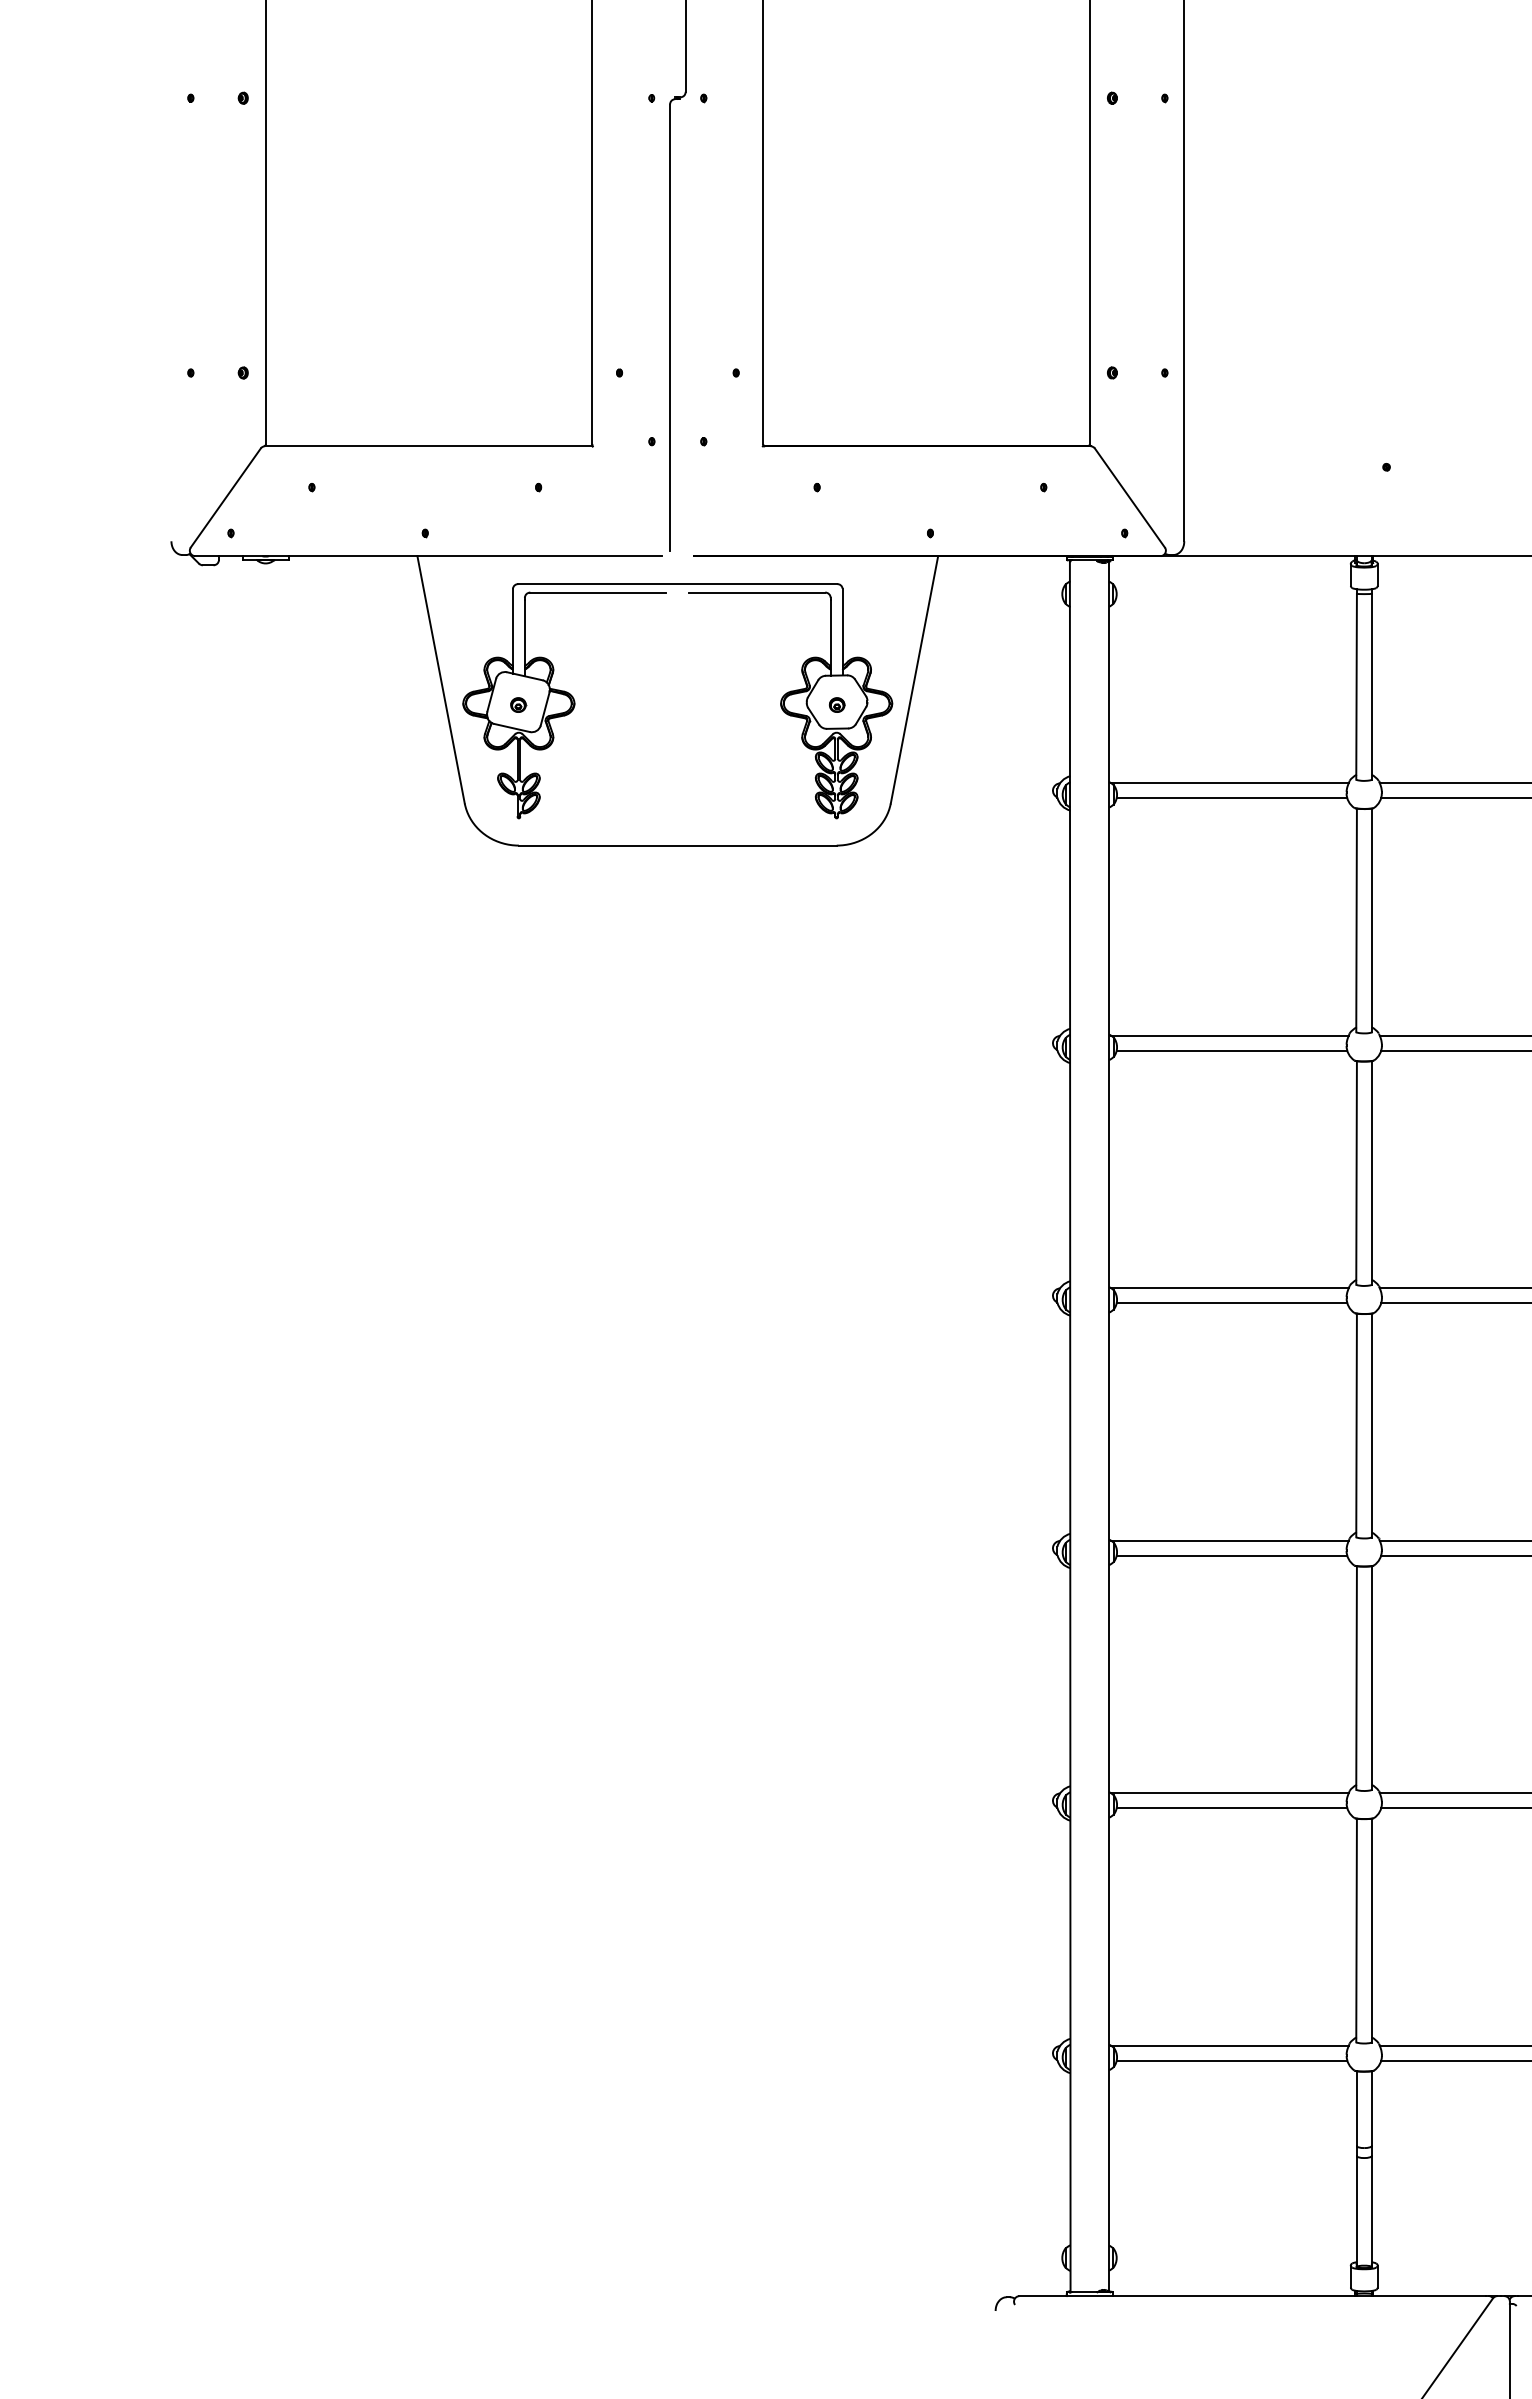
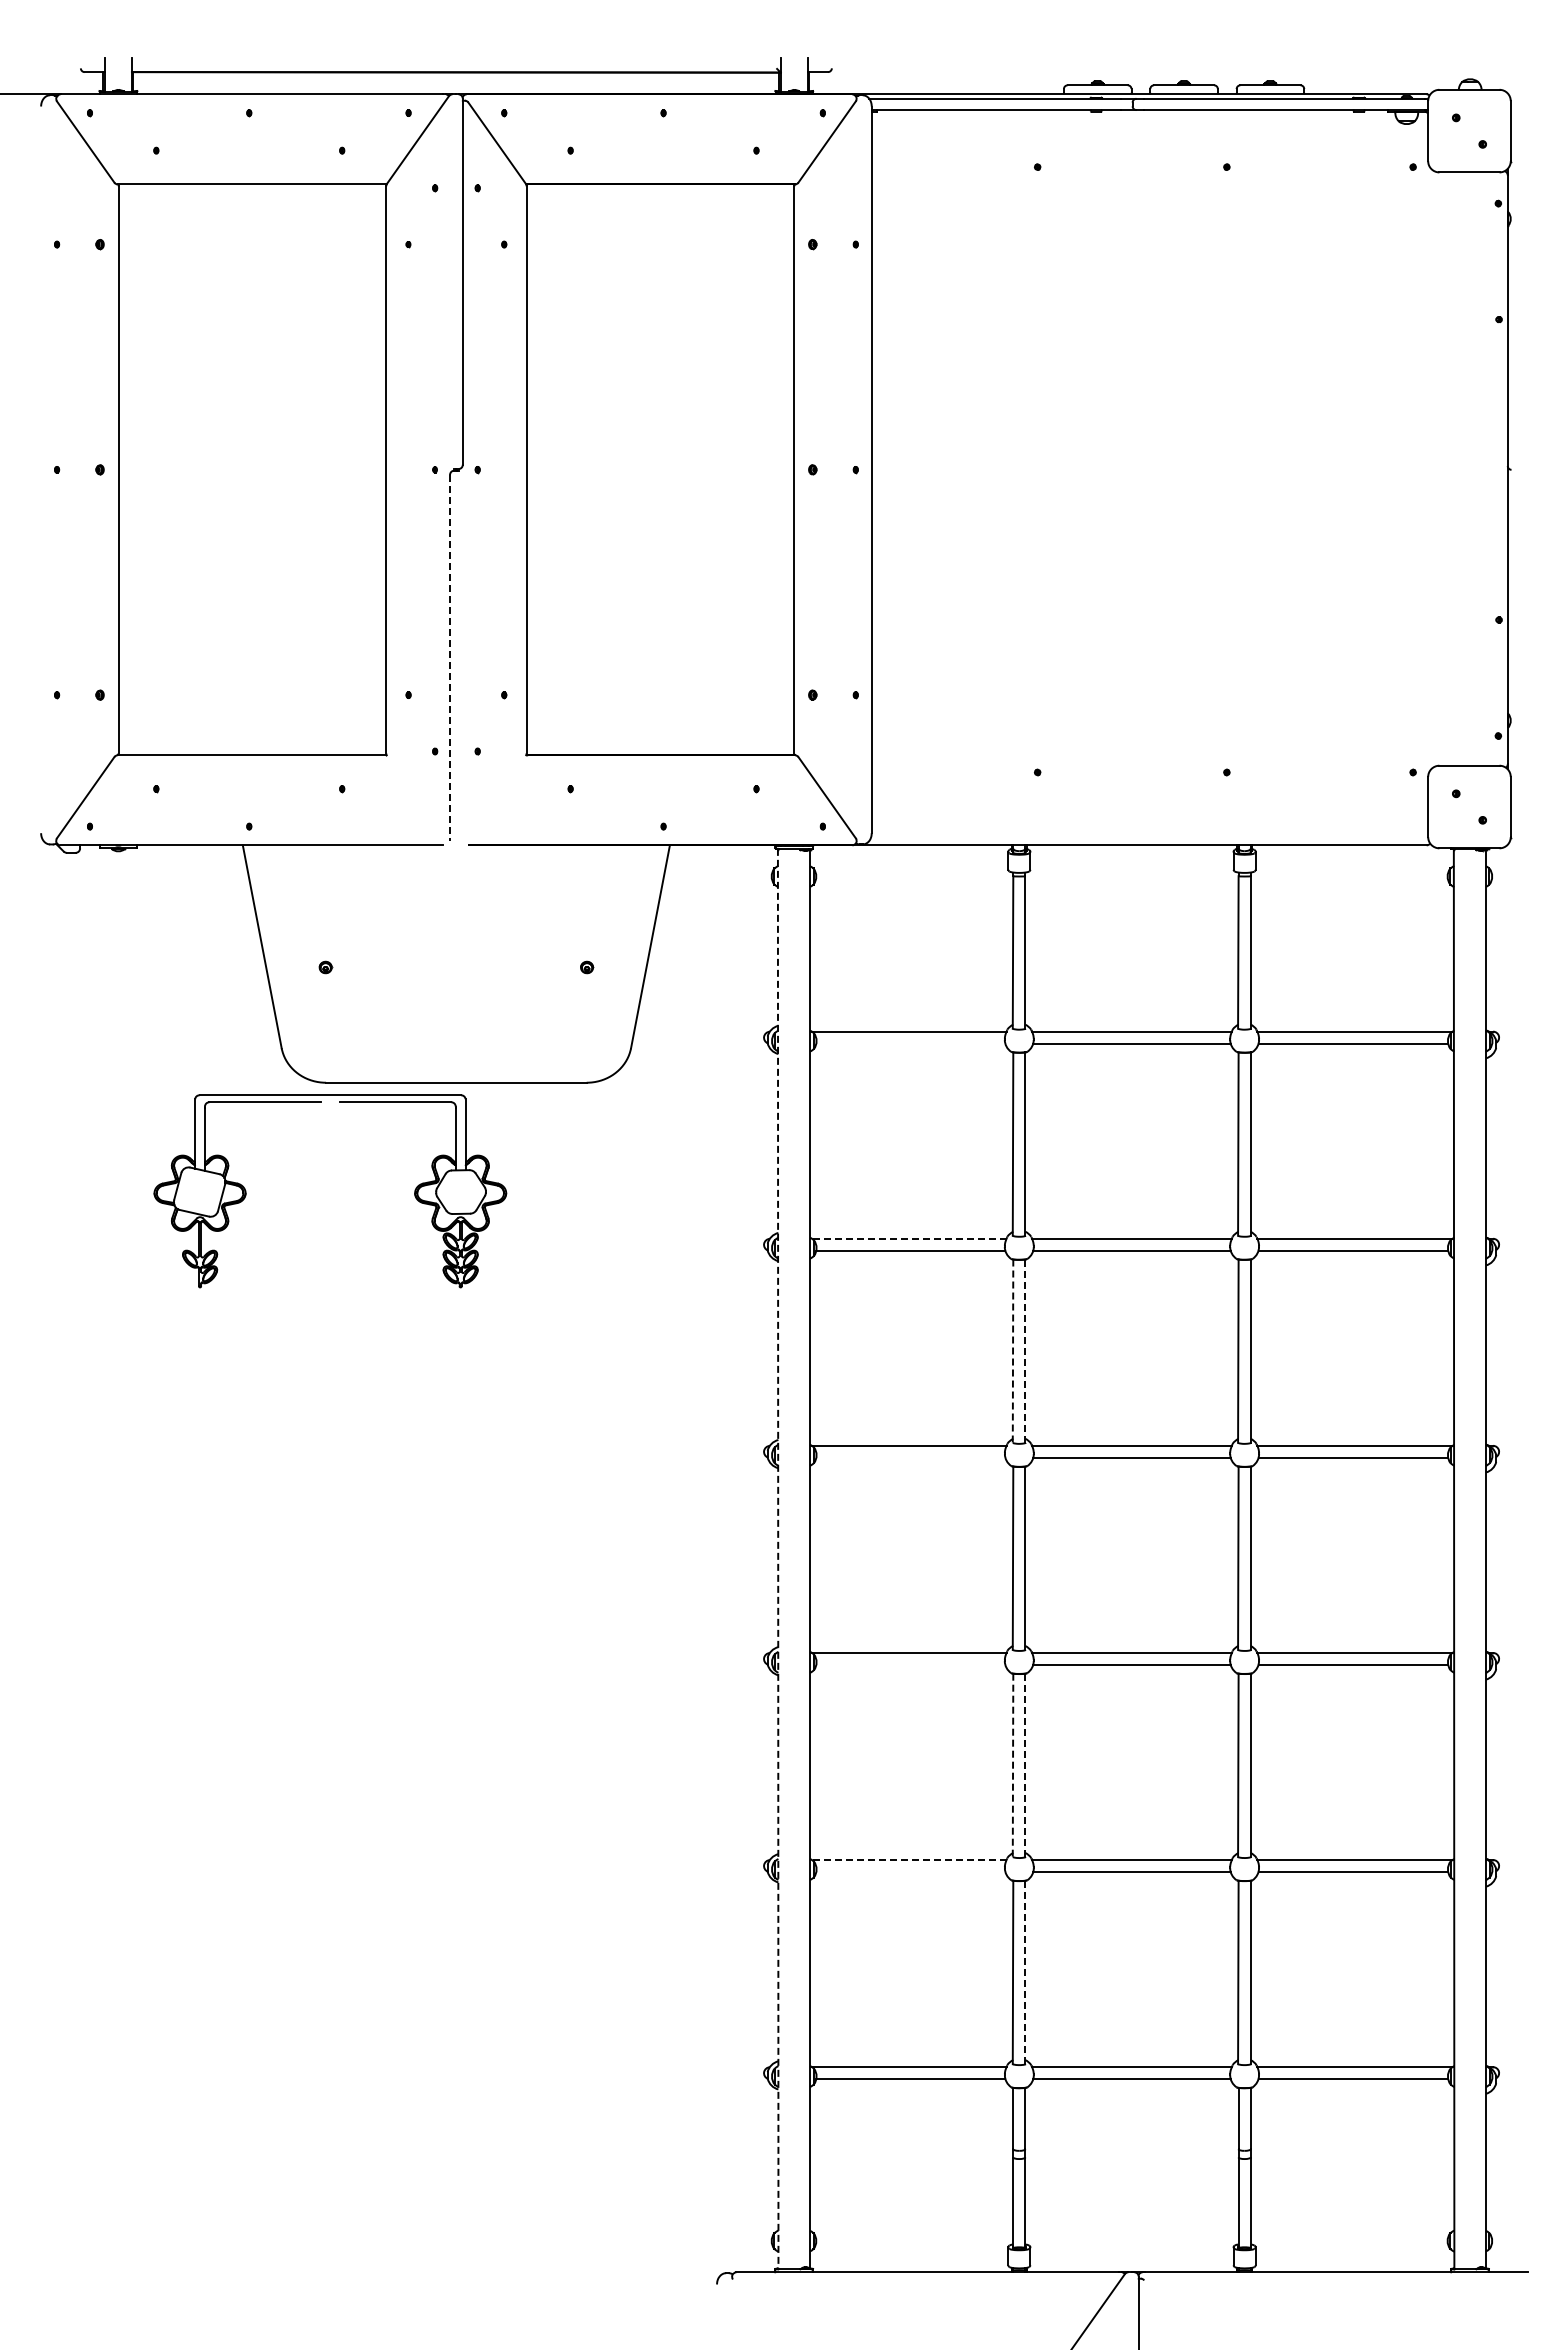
line: (670, 328) -> (450, 658), solid -> dashed
part: (575, 701) -> (246, 1191), moved
line: (1231, 797) -> (910, 1043), removed
line: (1229, 1035) -> (908, 1238), solid -> dashed
line: (1357, 1173) -> (1013, 1351), solid -> dashed
line: (1371, 1173) -> (1025, 1351), solid -> dashed
line: (1231, 1302) -> (910, 1457), removed
line: (1070, 1426) -> (778, 1559), solid -> dashed
line: (1231, 1554) -> (910, 1664), removed
line: (1357, 1678) -> (1013, 1765), solid -> dashed
line: (1371, 1678) -> (1025, 1765), solid -> dashed
line: (1229, 1793) -> (908, 1860), solid -> dashed
line: (1231, 1808) -> (910, 1872), removed
line: (1371, 1930) -> (1025, 1972), solid -> dashed

